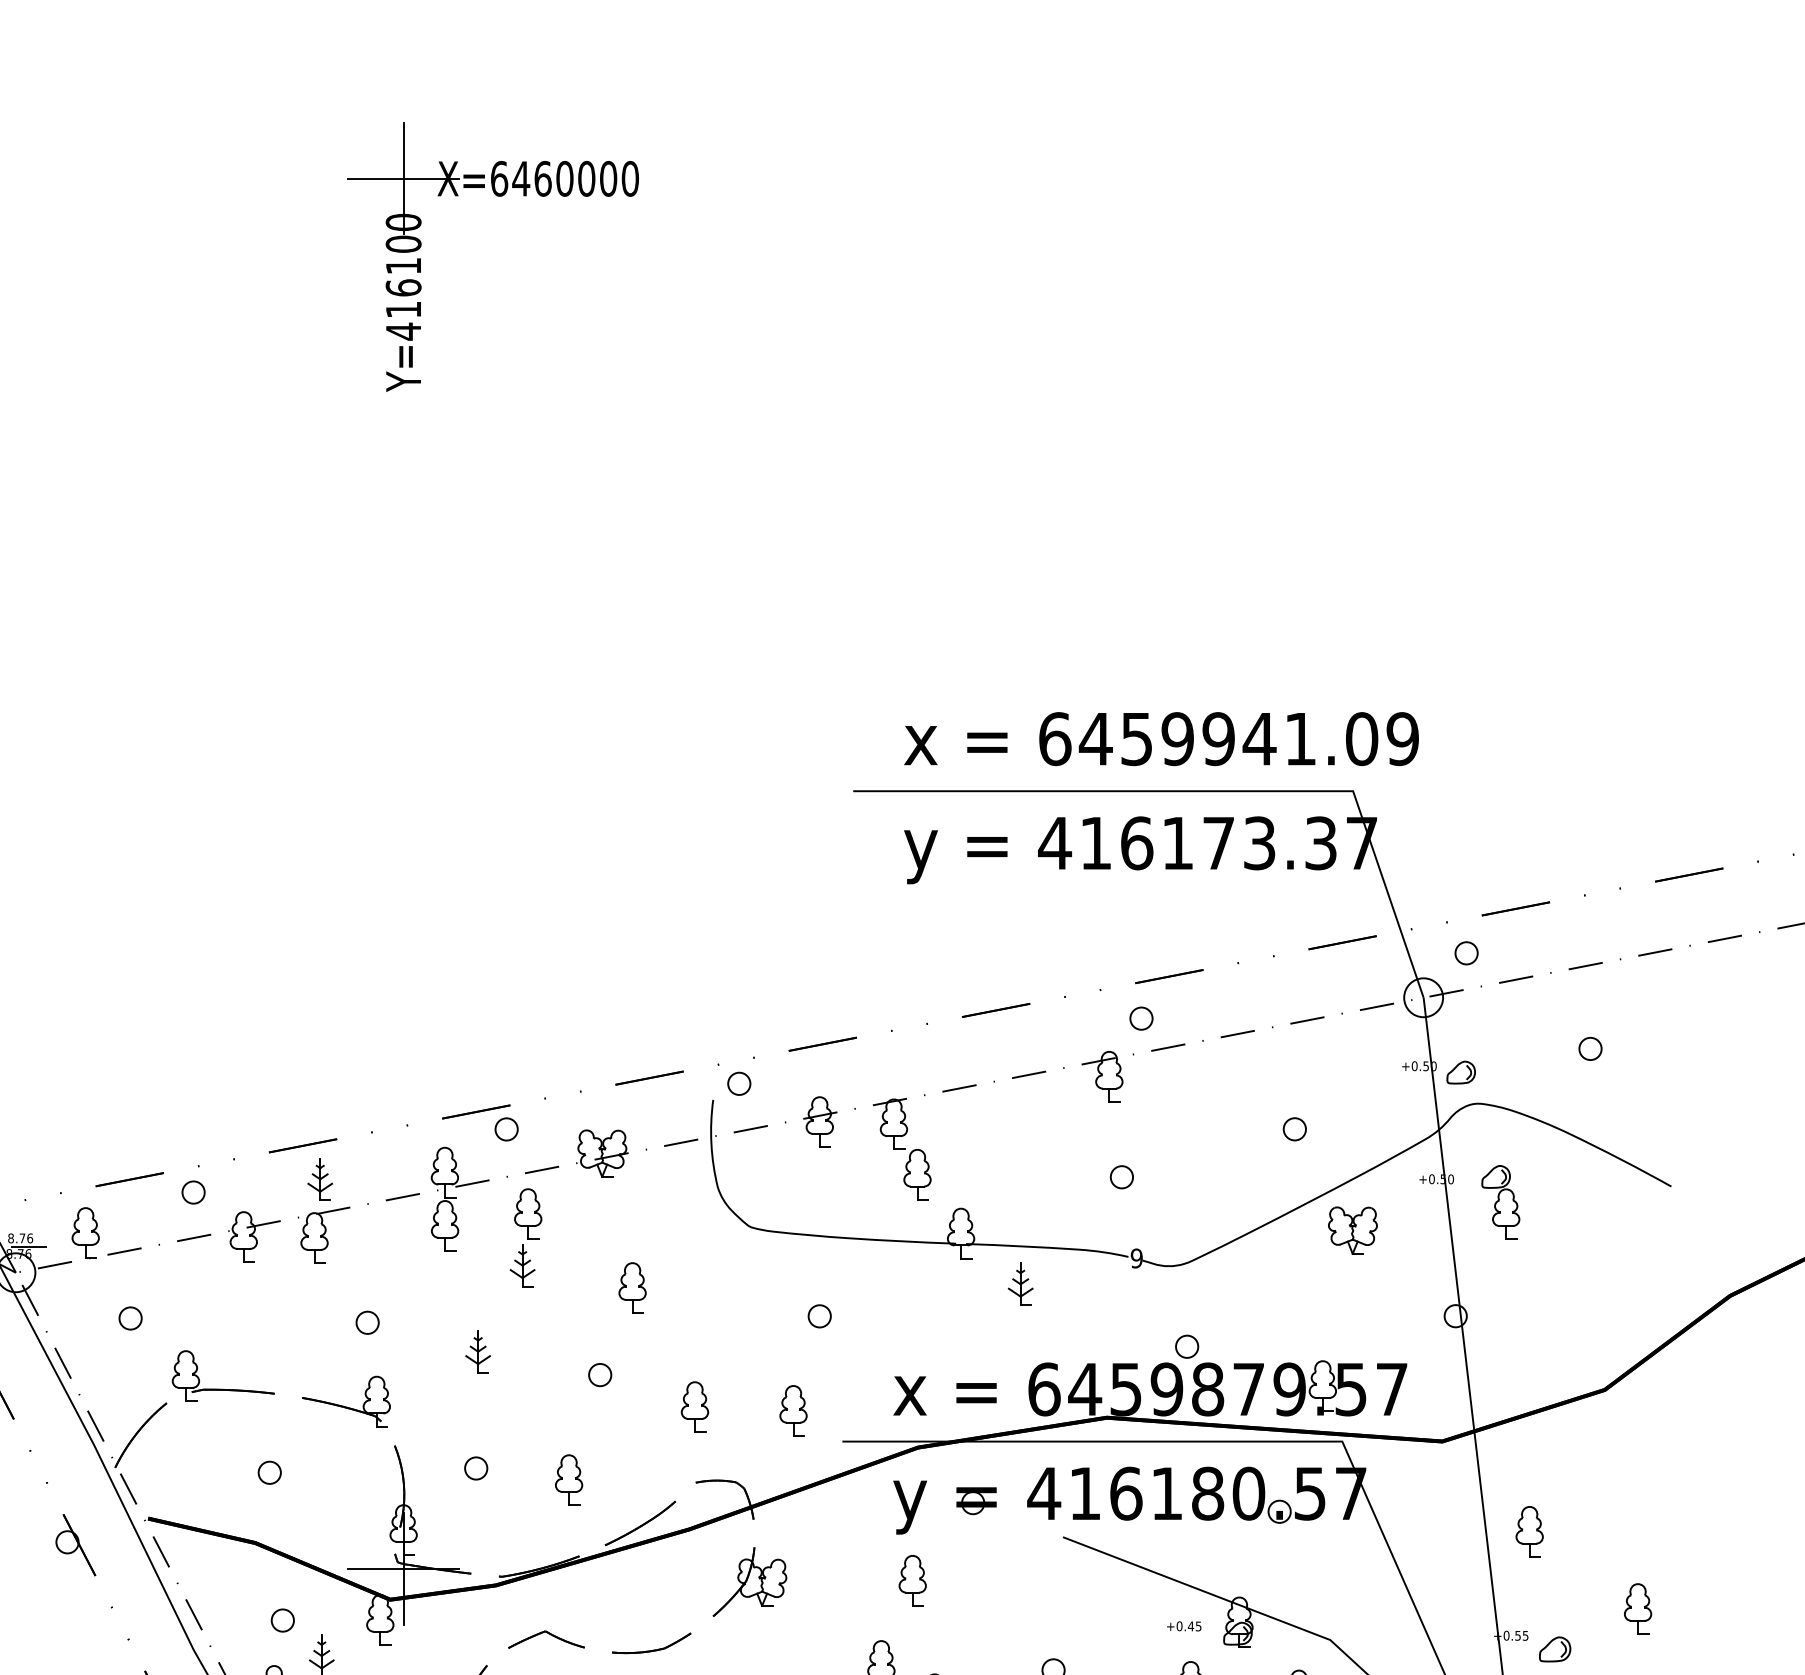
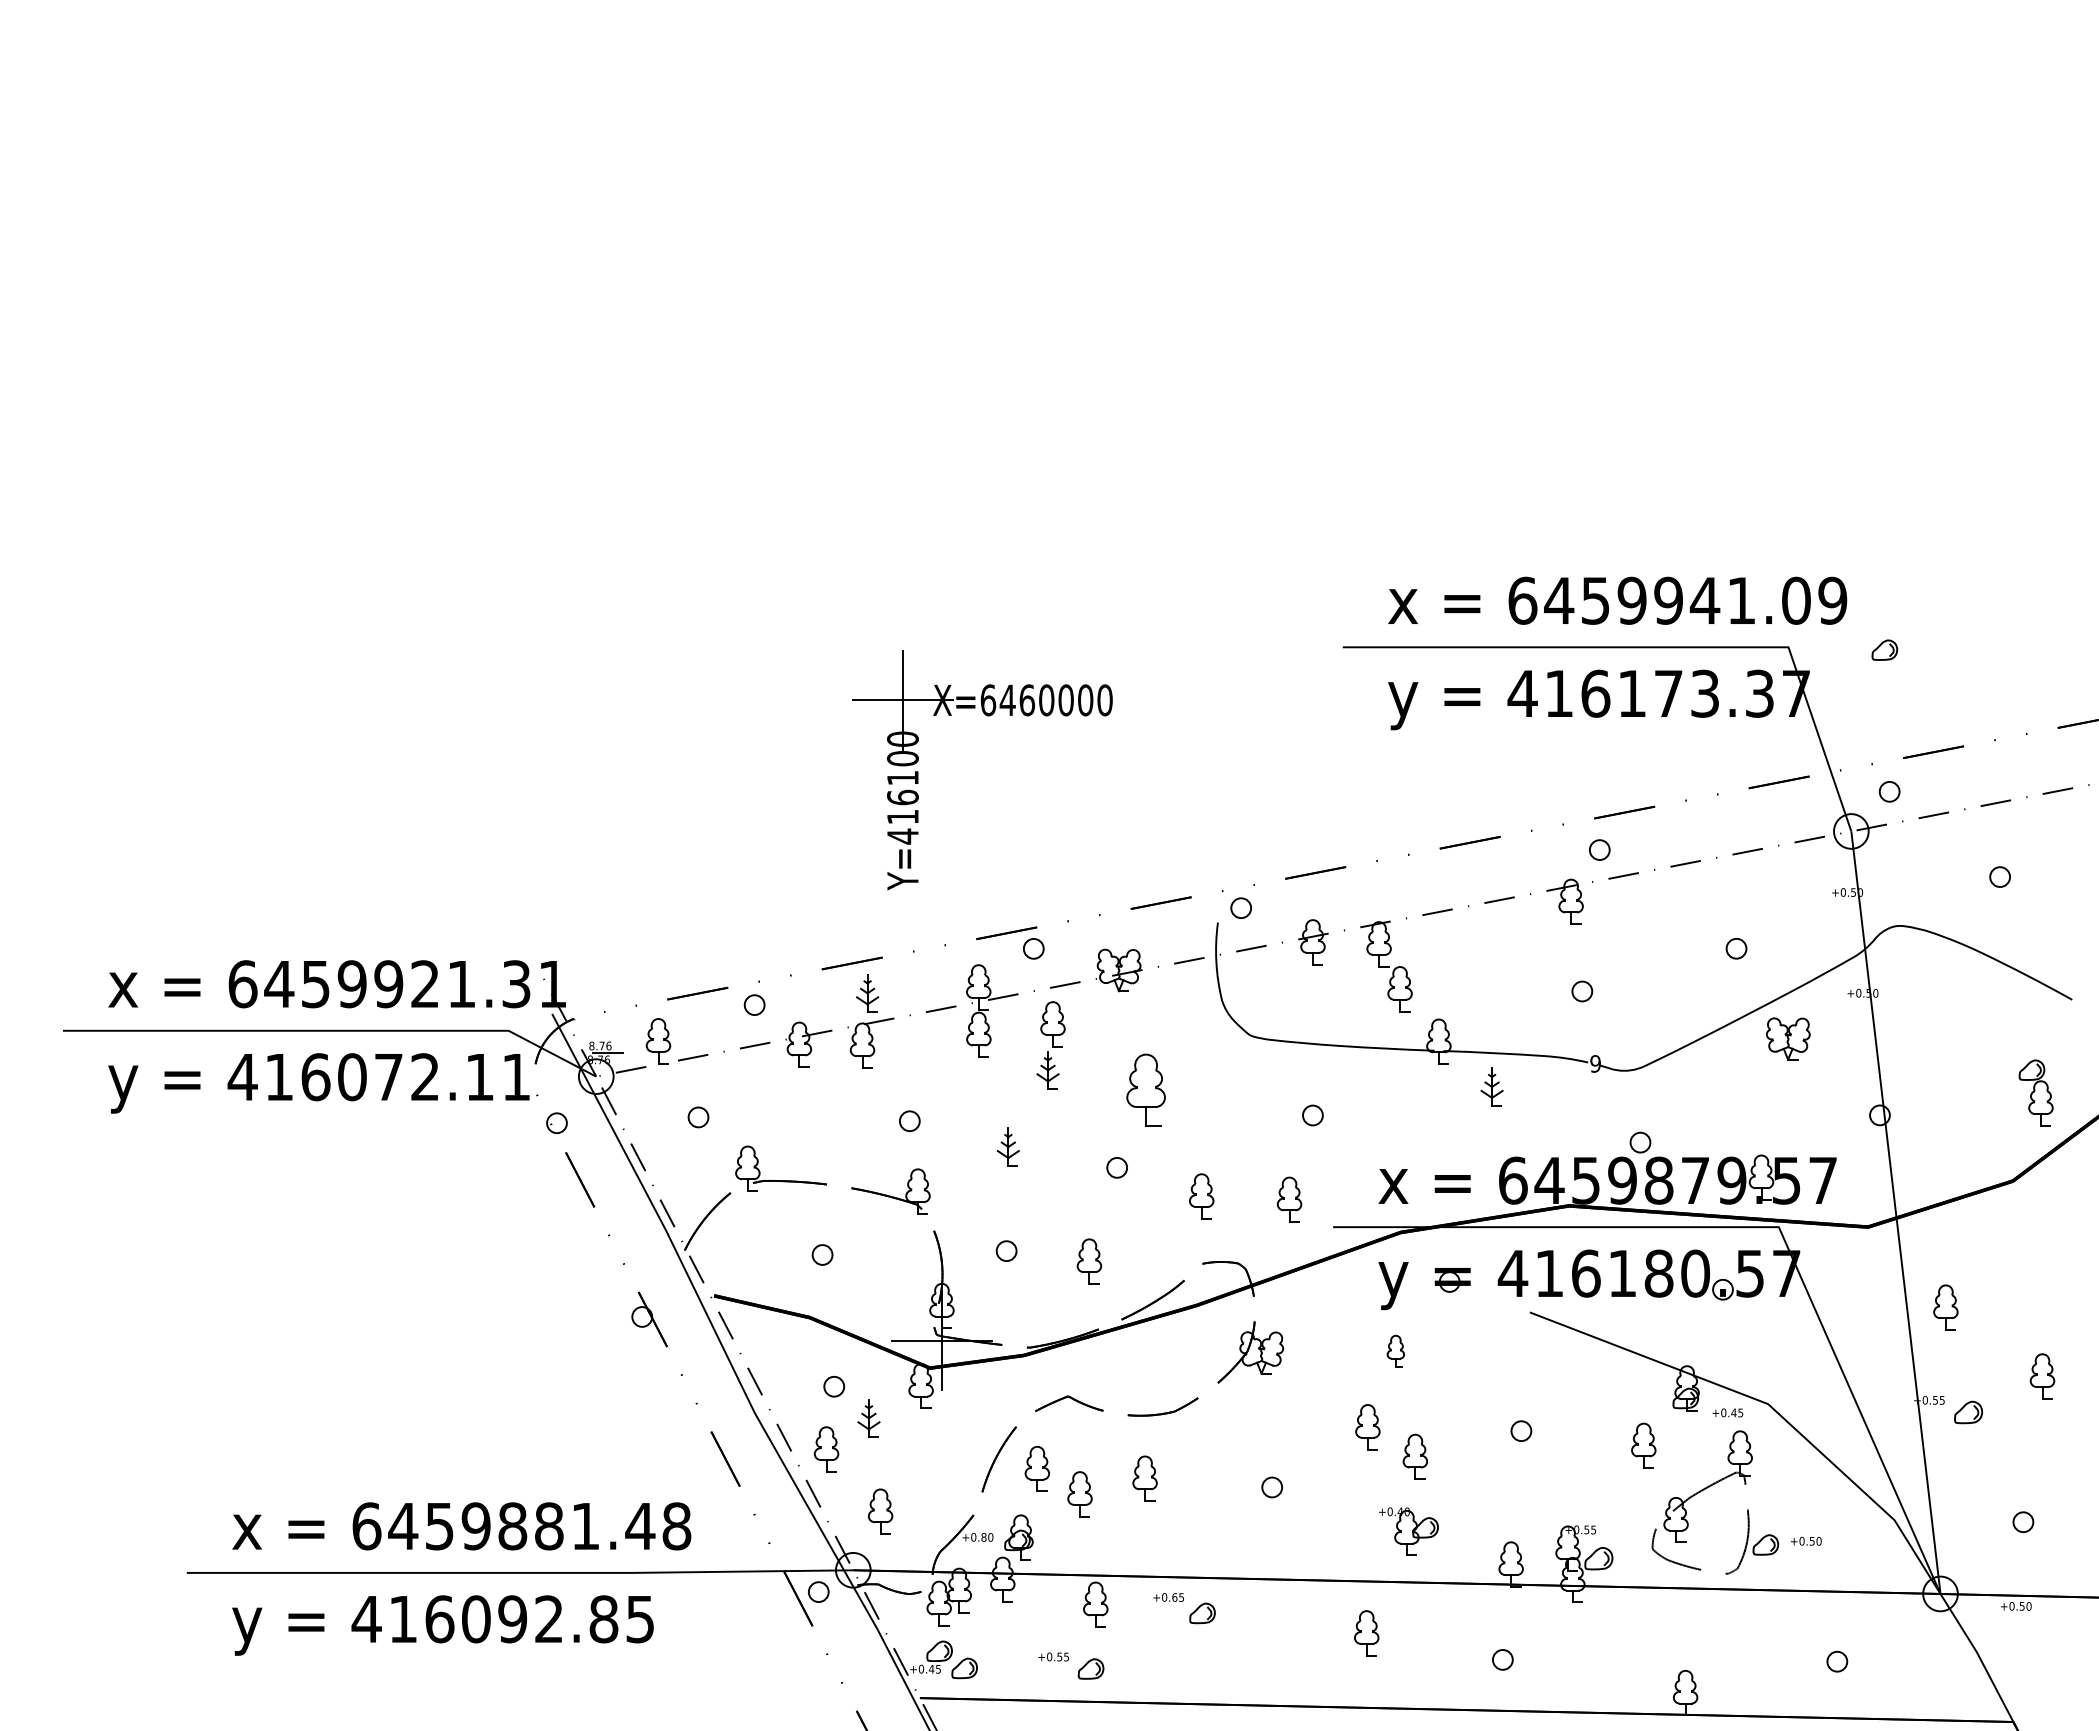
part: (498, 196) -> (987, 716), moved
part: (1460, 1071) -> (1884, 649), moved
part: (1500, 1201) -> (2035, 1092), moved
part: (631, 1288) -> (1145, 1090), size x1.6
part: (912, 1581) -> (1395, 1351), size x0.7
text: (1183, 1625) -> (1727, 1412), moved

